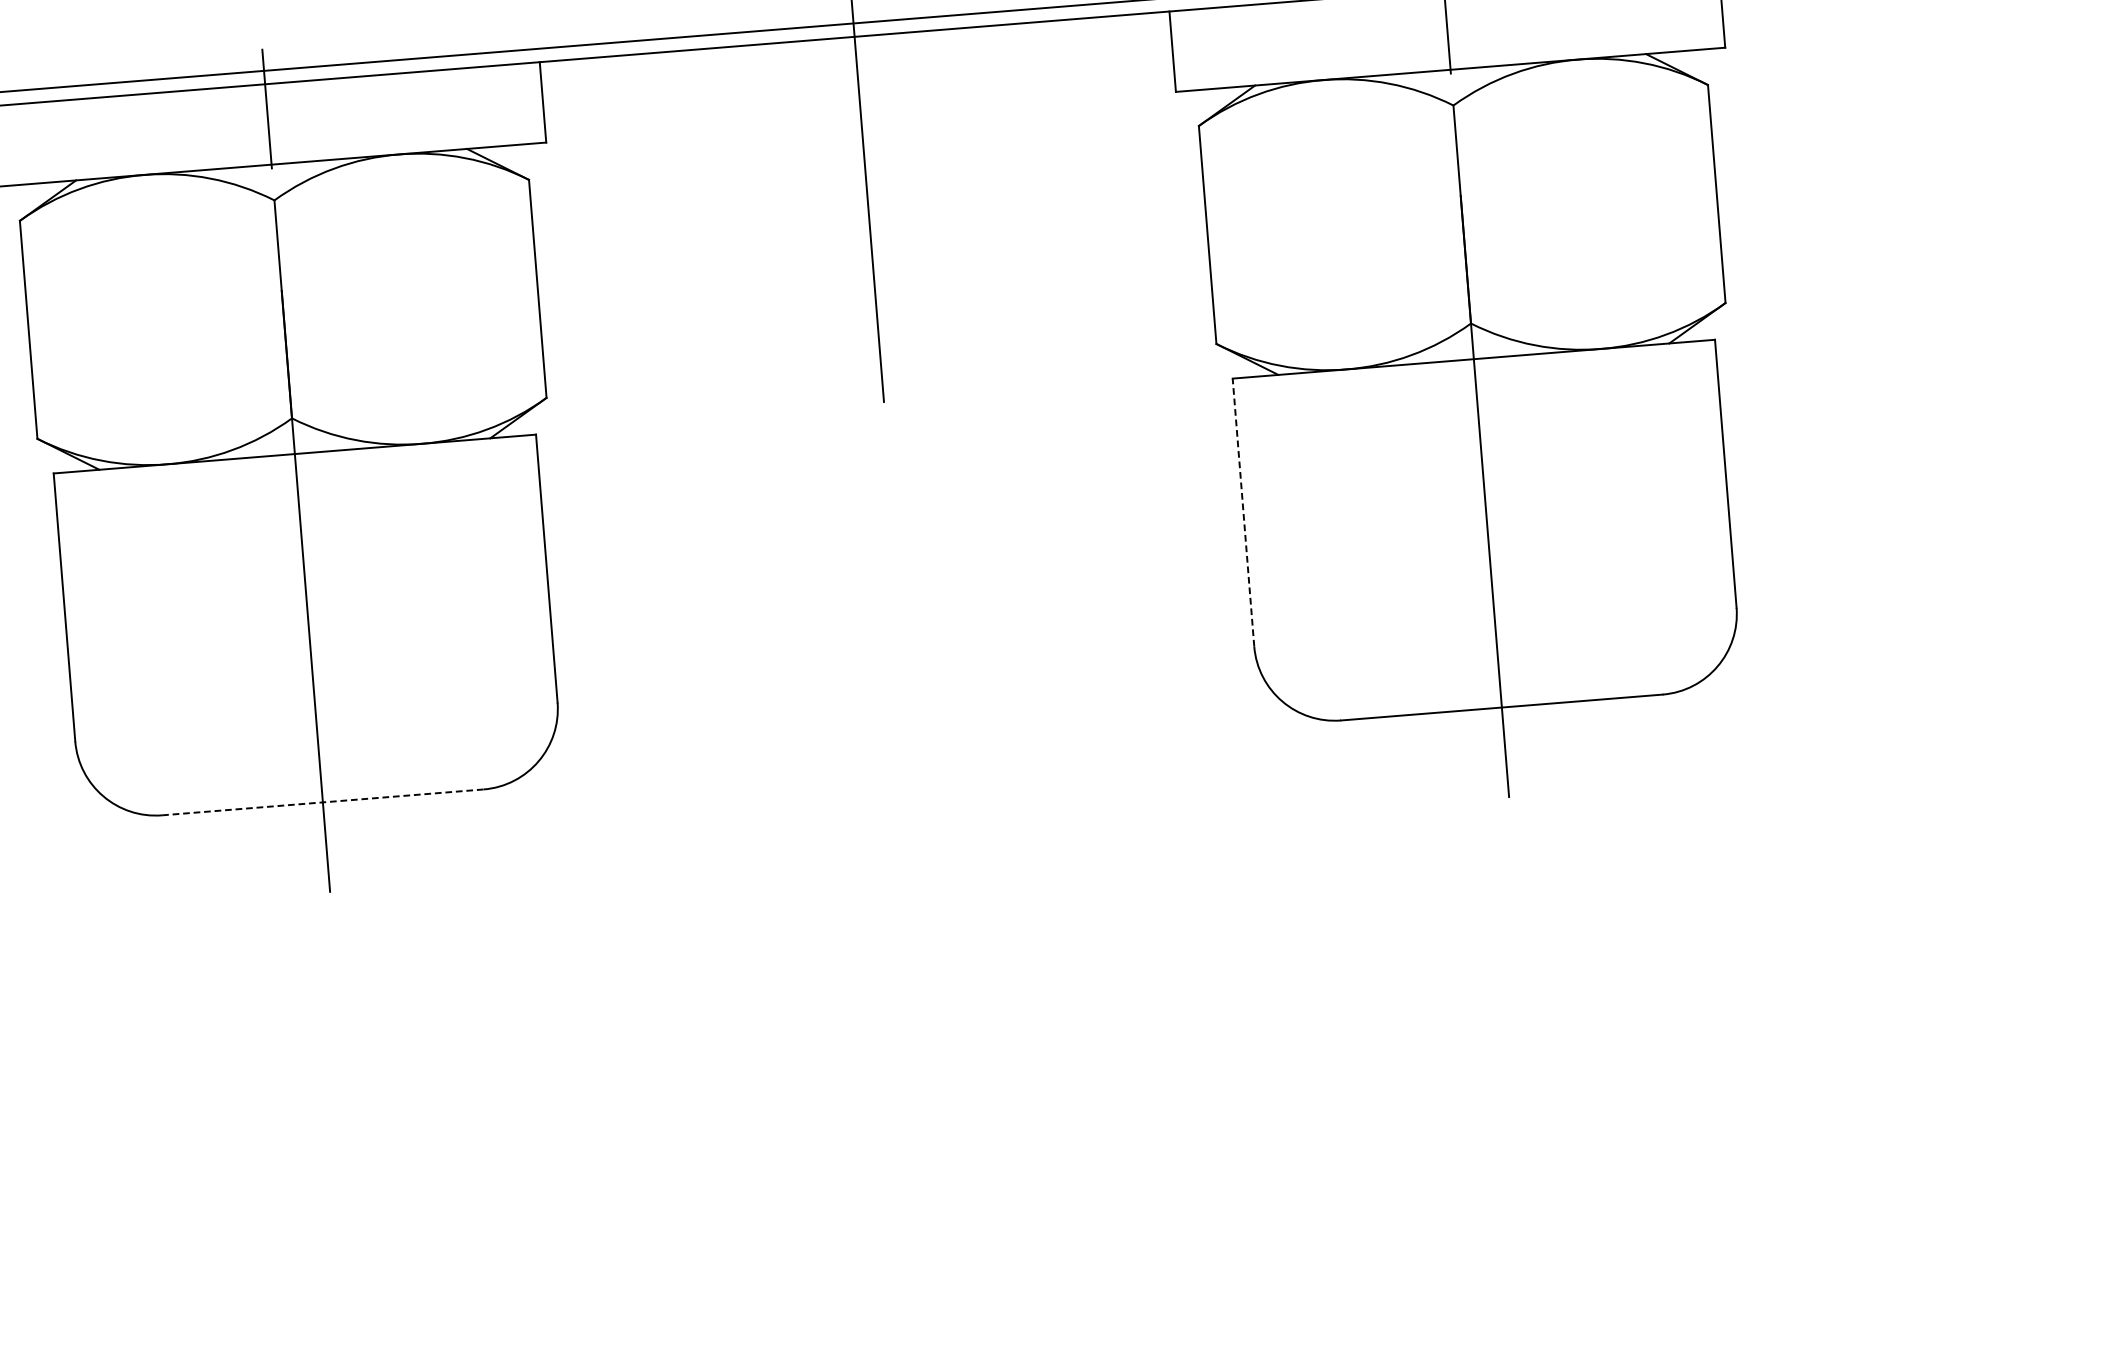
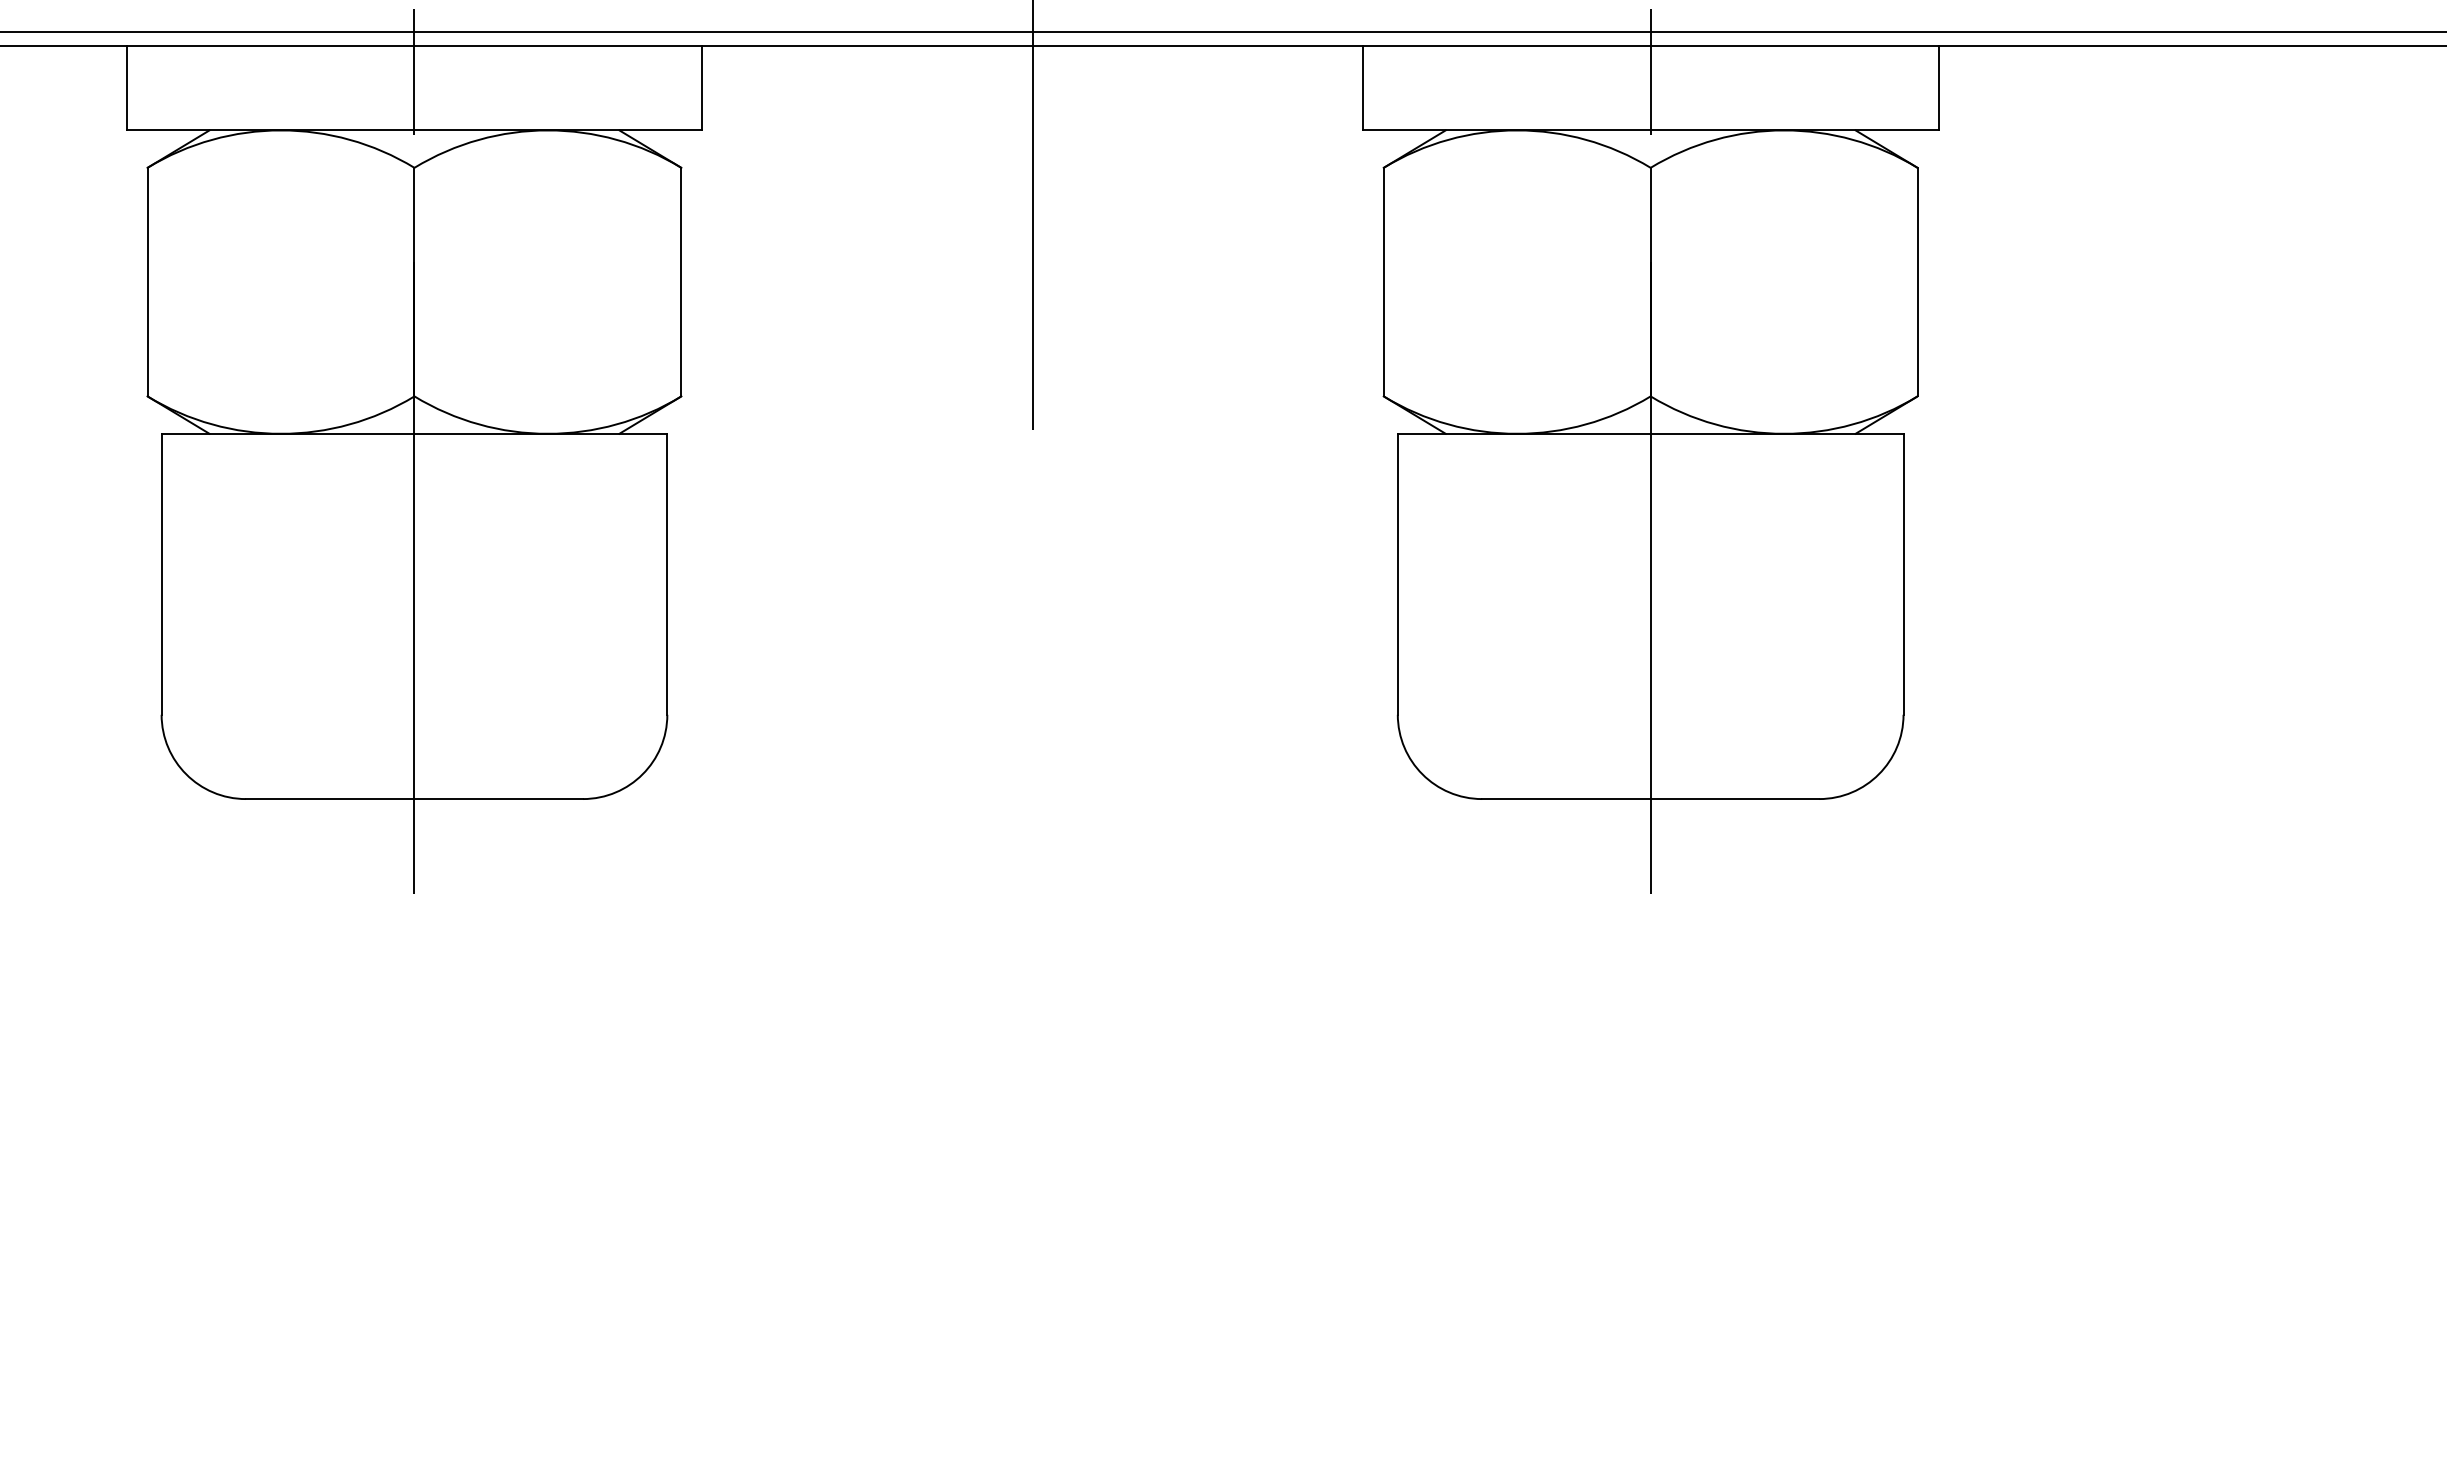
line: (1243, 511) -> (1397, 573), dashed -> solid
line: (322, 802) -> (414, 799), dashed -> solid

